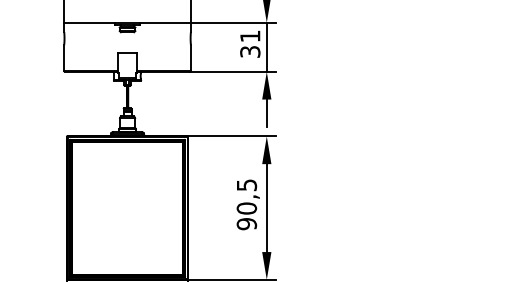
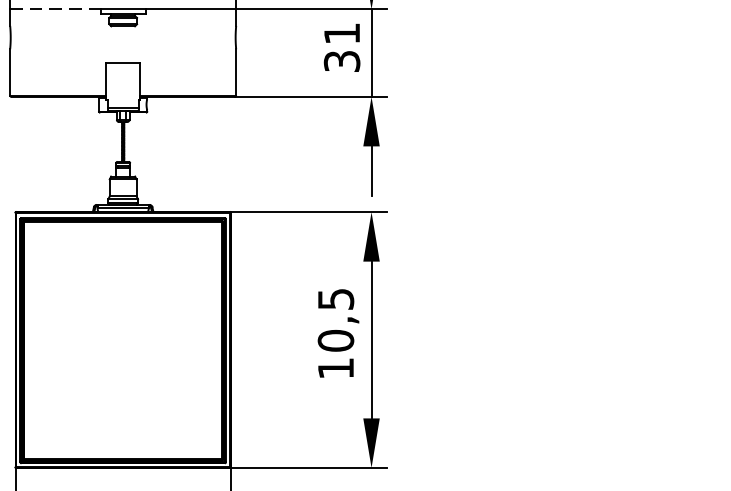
line: (90, 22) -> (57, 8), solid -> dashed
text: (246, 224) -> (335, 369), 90,5 -> 10,5

